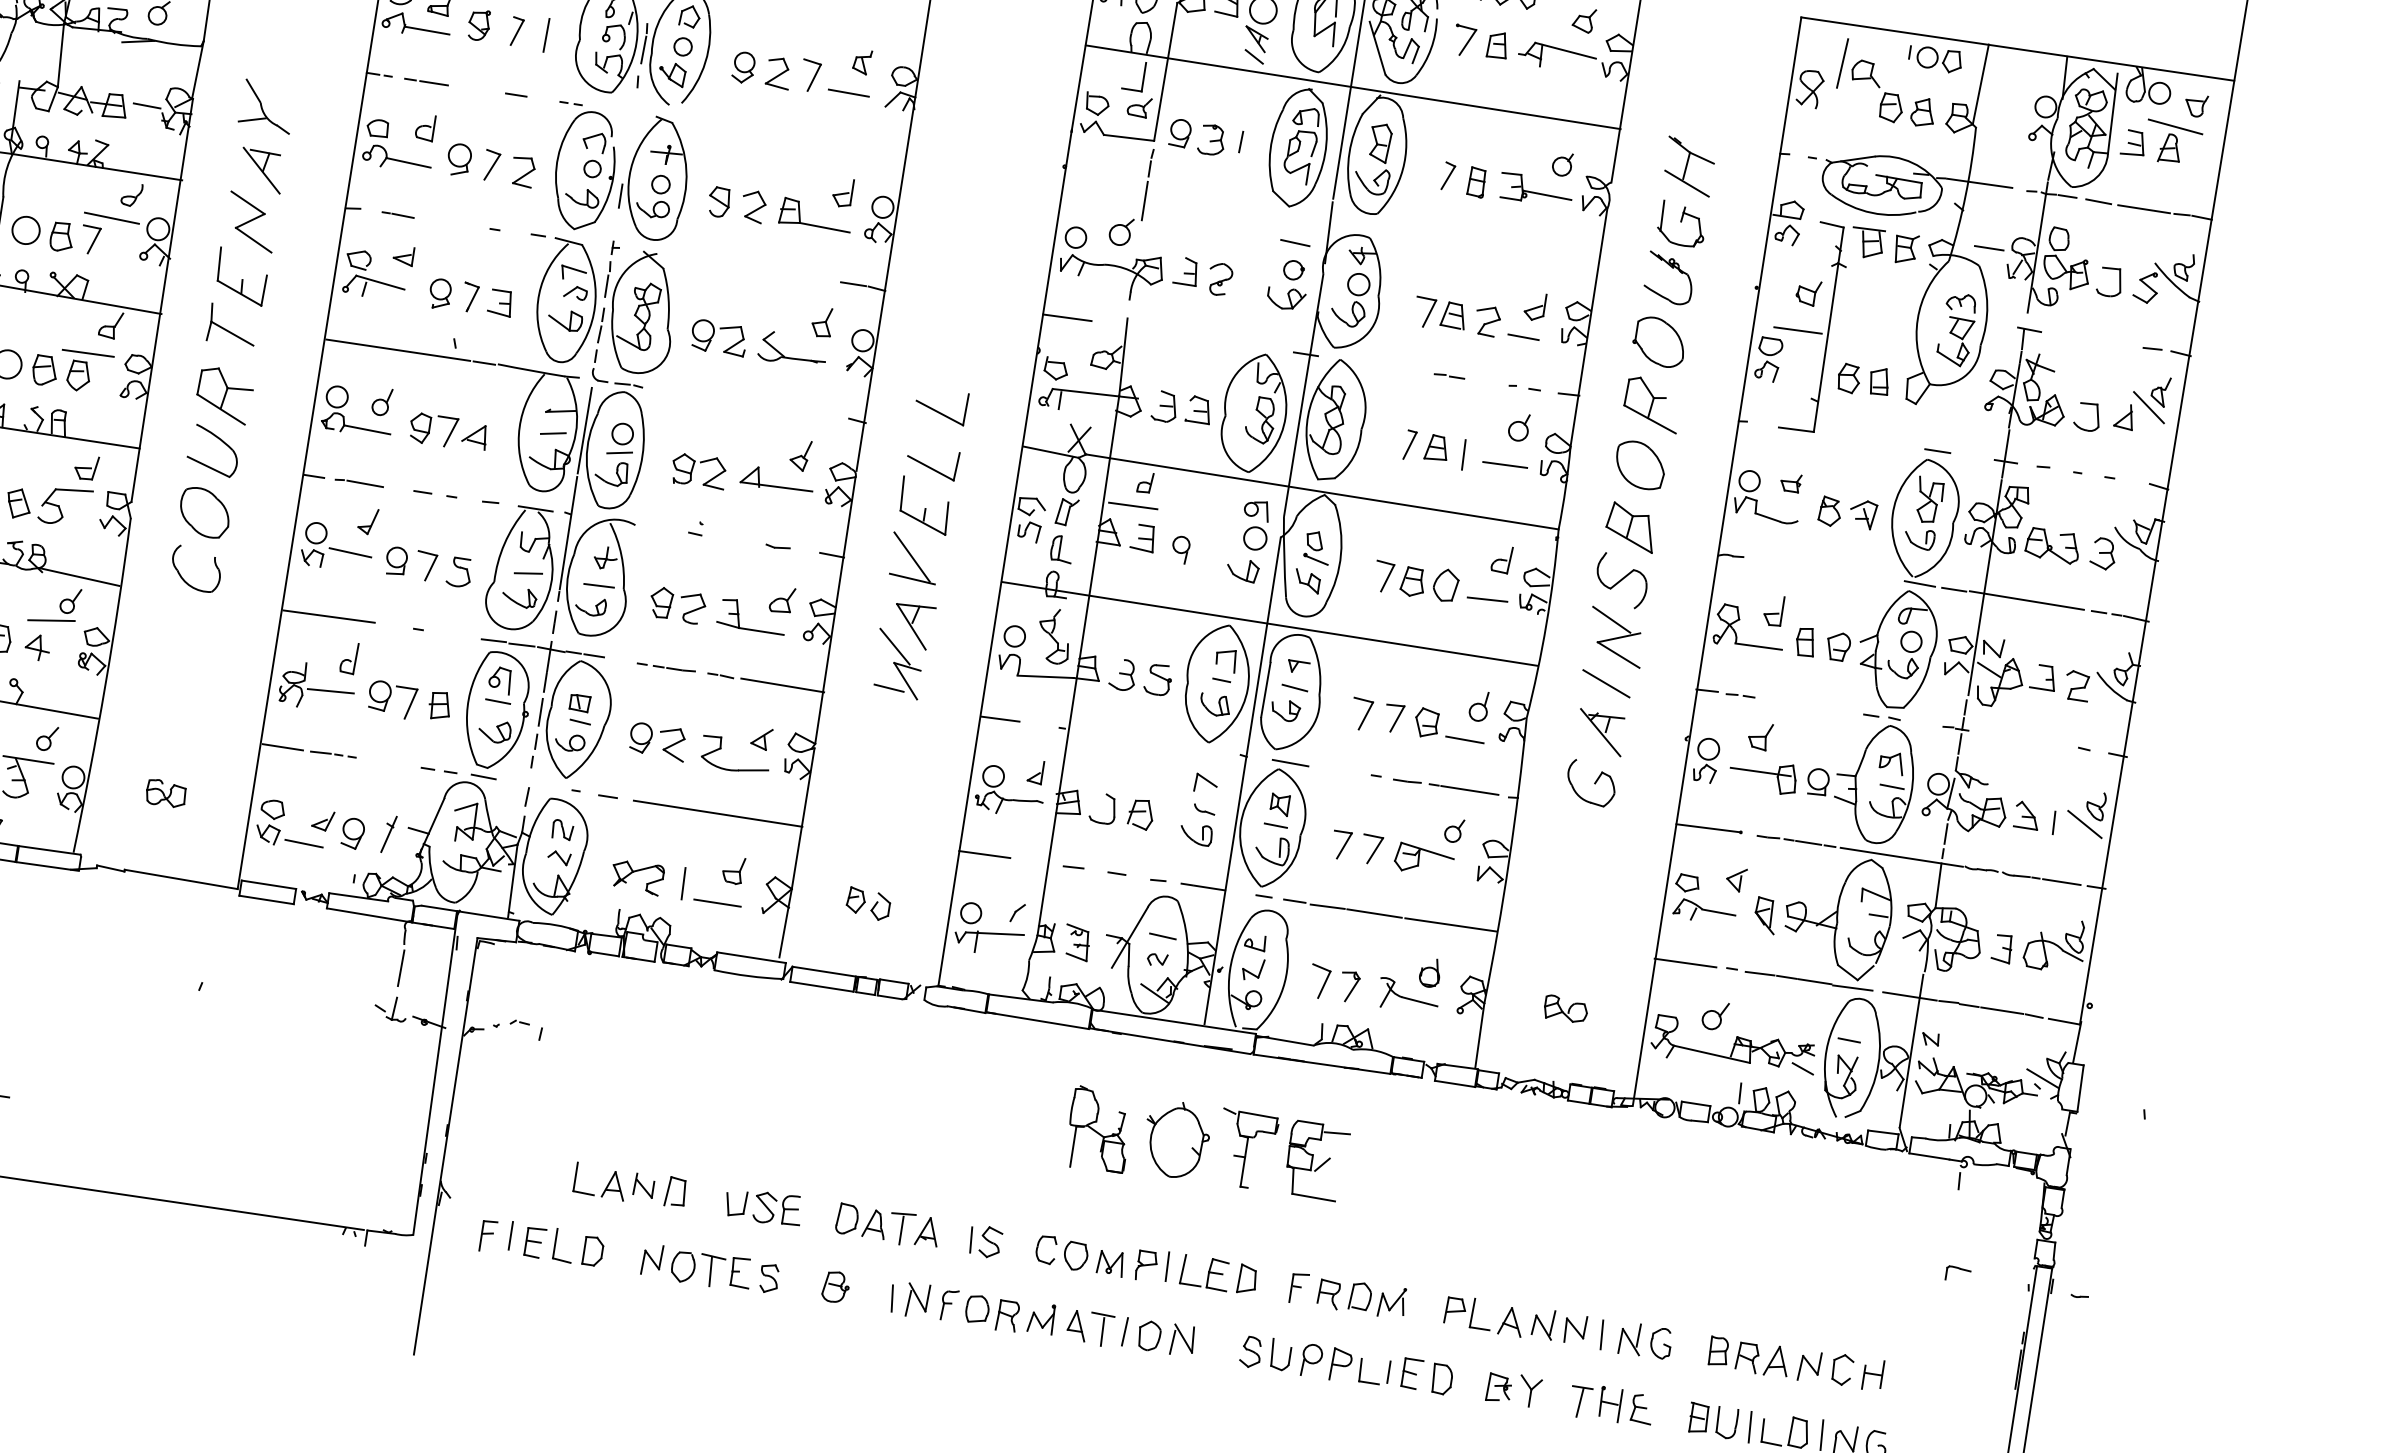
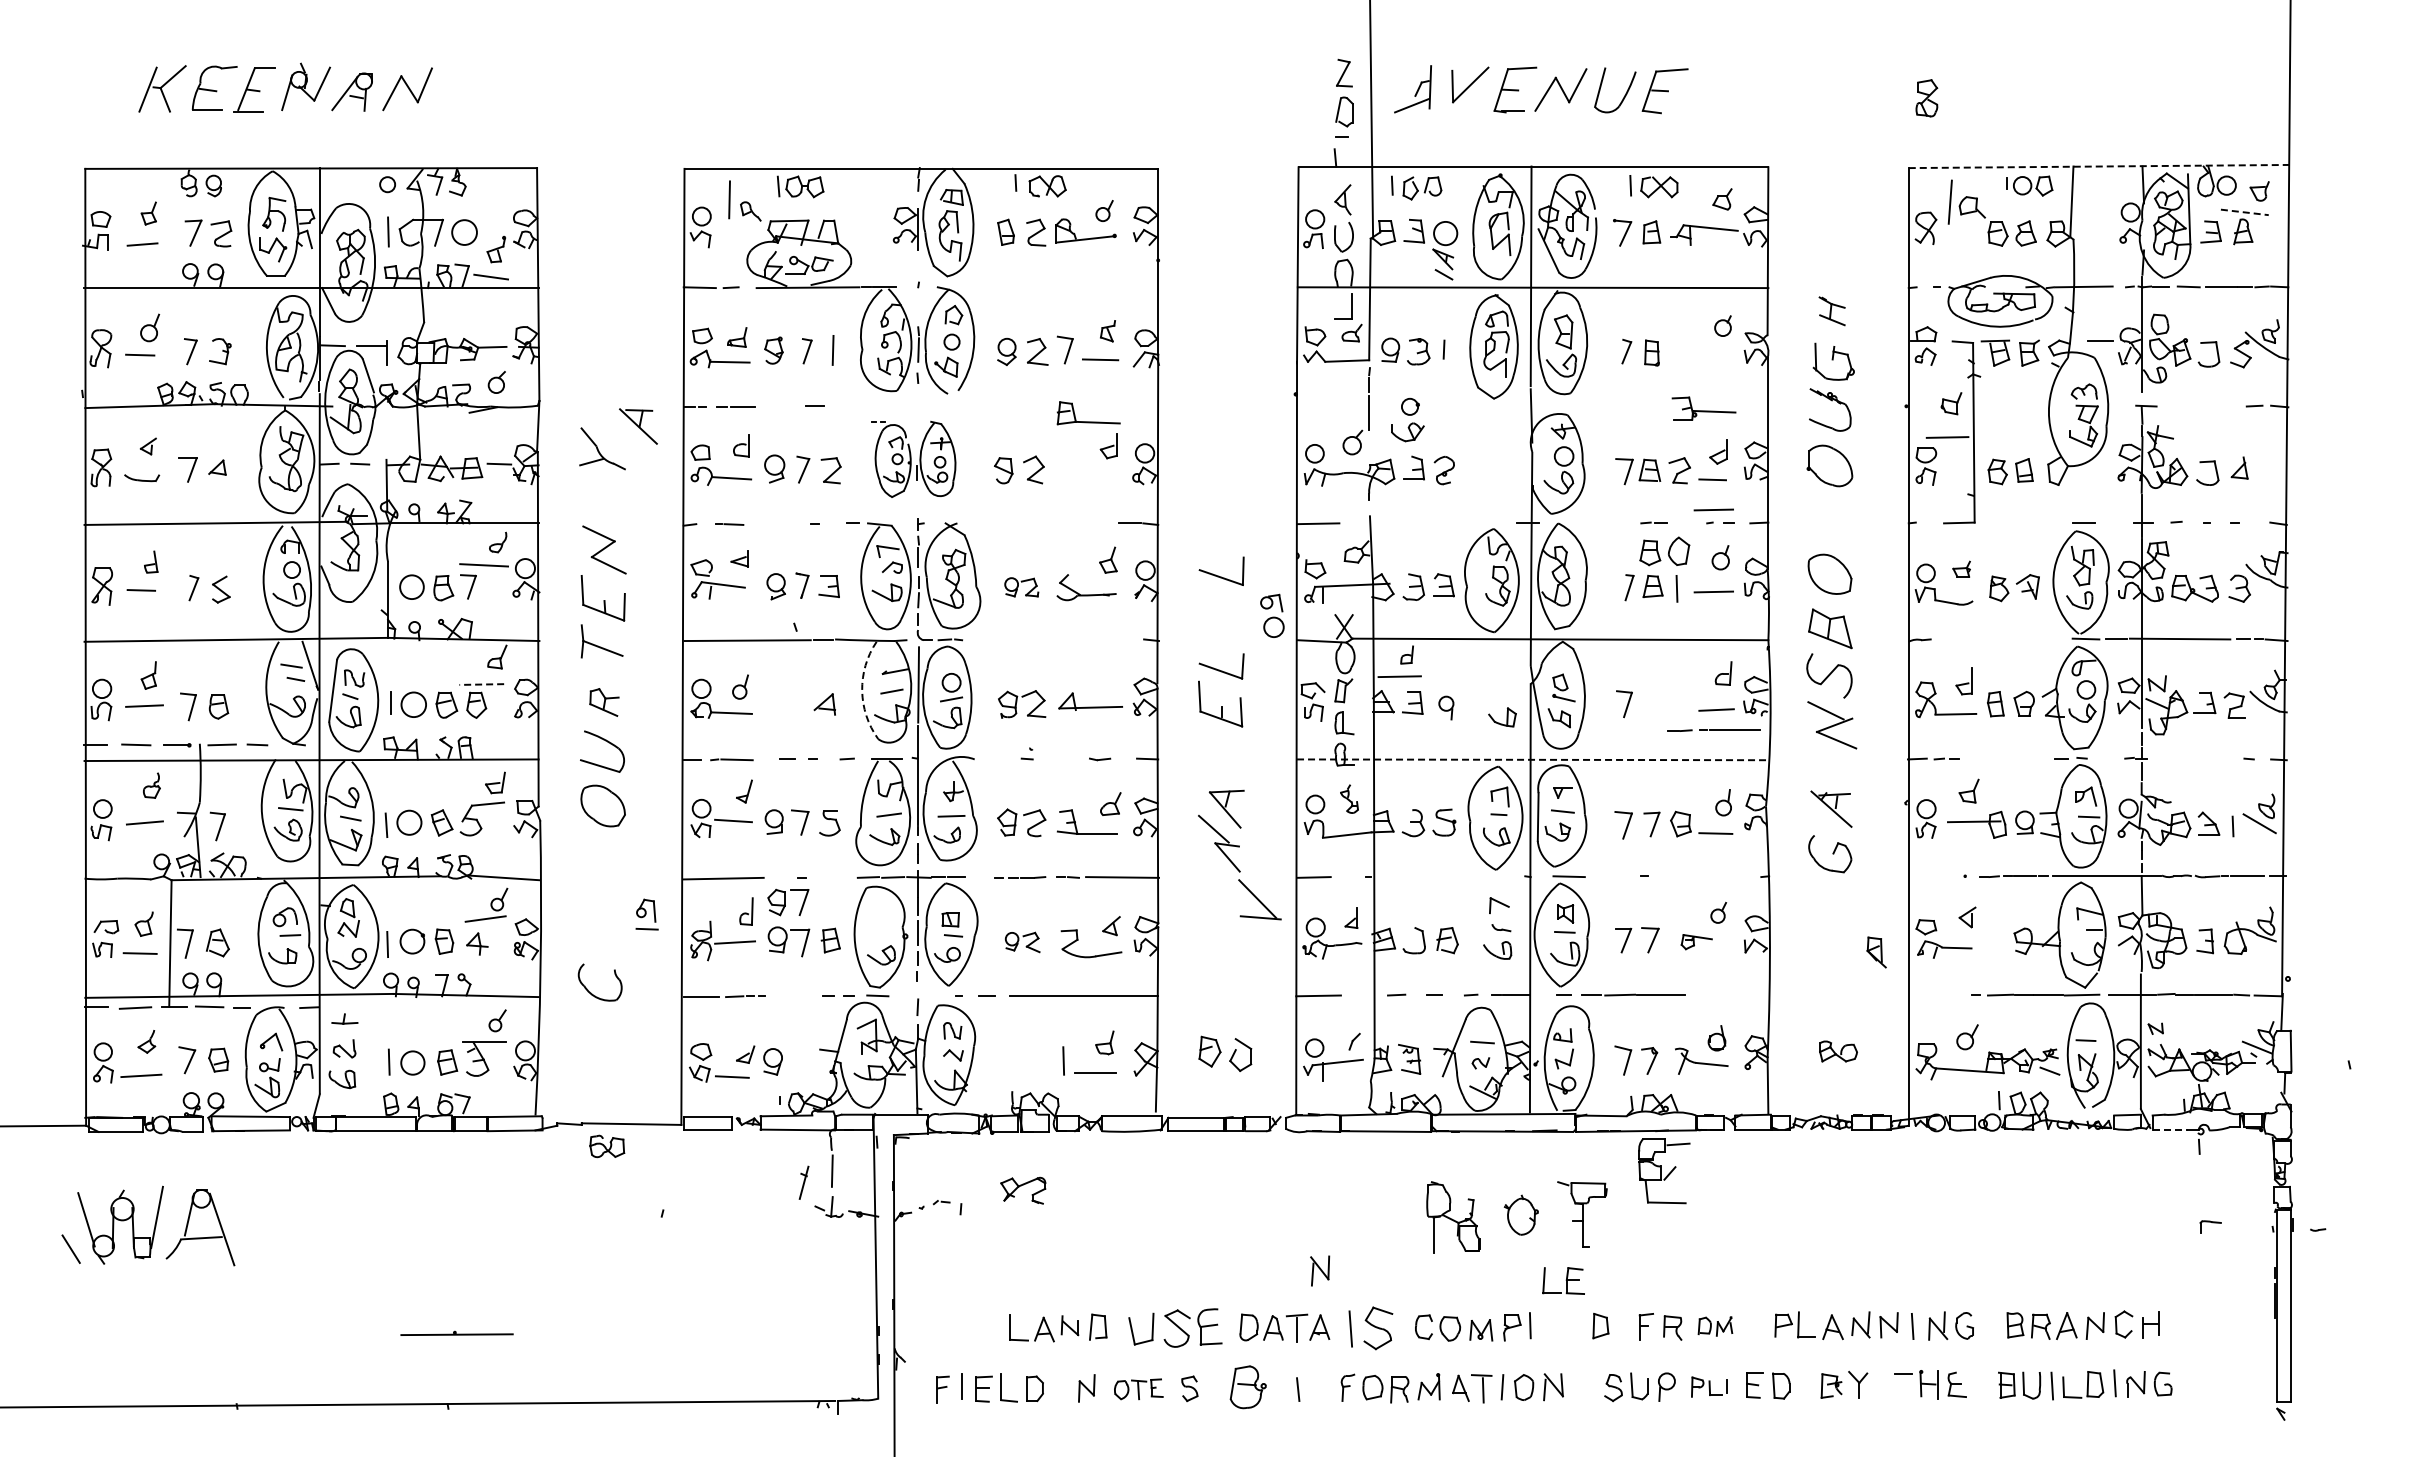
line: (2018, 49) -> (2099, 166), solid -> dashed
line: (2176, 127) -> (2245, 212), solid -> dashed
part: (1688, 166) -> (1831, 311), size x0.6
part: (261, 170) -> (638, 426), moved
part: (618, 173) -> (913, 459), size x0.7
part: (1535, 189) -> (1703, 408), moved
part: (814, 224) -> (1088, 421), moved
line: (1294, 243) -> (1503, 429), removed
part: (1288, 285) -> (1407, 420), moved
part: (718, 338) -> (1021, 587), size x0.7
line: (88, 353) -> (481, 684), solid -> dashed
line: (1519, 371) -> (1713, 509), added
part: (224, 395) -> (604, 702), size x0.6
part: (2150, 397) -> (2259, 448), removed
part: (1652, 404) -> (1832, 520), removed
part: (941, 405) -> (1221, 570), moved
arc: (520, 427) -> (862, 690), solid -> dashed
part: (433, 430) -> (788, 902), moved
part: (799, 455) -> (1106, 677), removed
part: (1255, 524) -> (1272, 615), moved
part: (914, 557) -> (1259, 899), moved
part: (184, 578) -> (591, 992), moved
part: (1429, 583) -> (1664, 551), moved
line: (1269, 623) -> (1532, 759), solid -> dashed
part: (1054, 635) -> (1349, 798), size x0.6
line: (1605, 683) -> (1829, 766), removed
part: (499, 684) -> (646, 914), moved
line: (889, 688) -> (1214, 865), removed
part: (657, 741) -> (1022, 942), size x0.7
line: (1445, 786) -> (1713, 730), moved
part: (166, 793) -> (607, 1146), moved
line: (1708, 827) -> (1936, 876), removed
part: (388, 833) -> (803, 1182), moved
part: (1423, 859) -> (1696, 941), size x0.6
part: (637, 877) -> (1023, 1190), moved
part: (867, 903) -> (1224, 1053), size x1.4
part: (1765, 915) -> (1876, 952), moved
line: (1451, 923) -> (1728, 993), removed
line: (1684, 962) -> (1934, 995), removed
part: (1176, 1138) -> (1521, 1214), size x0.6
line: (1929, 1156) -> (2170, 1129), solid -> dashed
part: (1316, 1161) -> (1664, 1171), moved
part: (763, 1206) -> (1175, 1327), size x1.4
part: (985, 1241) -> (1370, 1328), size x1.6
part: (710, 1270) -> (1138, 1389), size x0.7
part: (1205, 1272) -> (1563, 1280), moved
part: (836, 1287) -> (1248, 1387), size x1.6
part: (918, 1300) -> (1320, 1270), moved
part: (1377, 1300) -> (1715, 1326), size x0.7
part: (1360, 1367) -> (1709, 1386), size x0.7
line: (1579, 1402) -> (1902, 1387), removed

